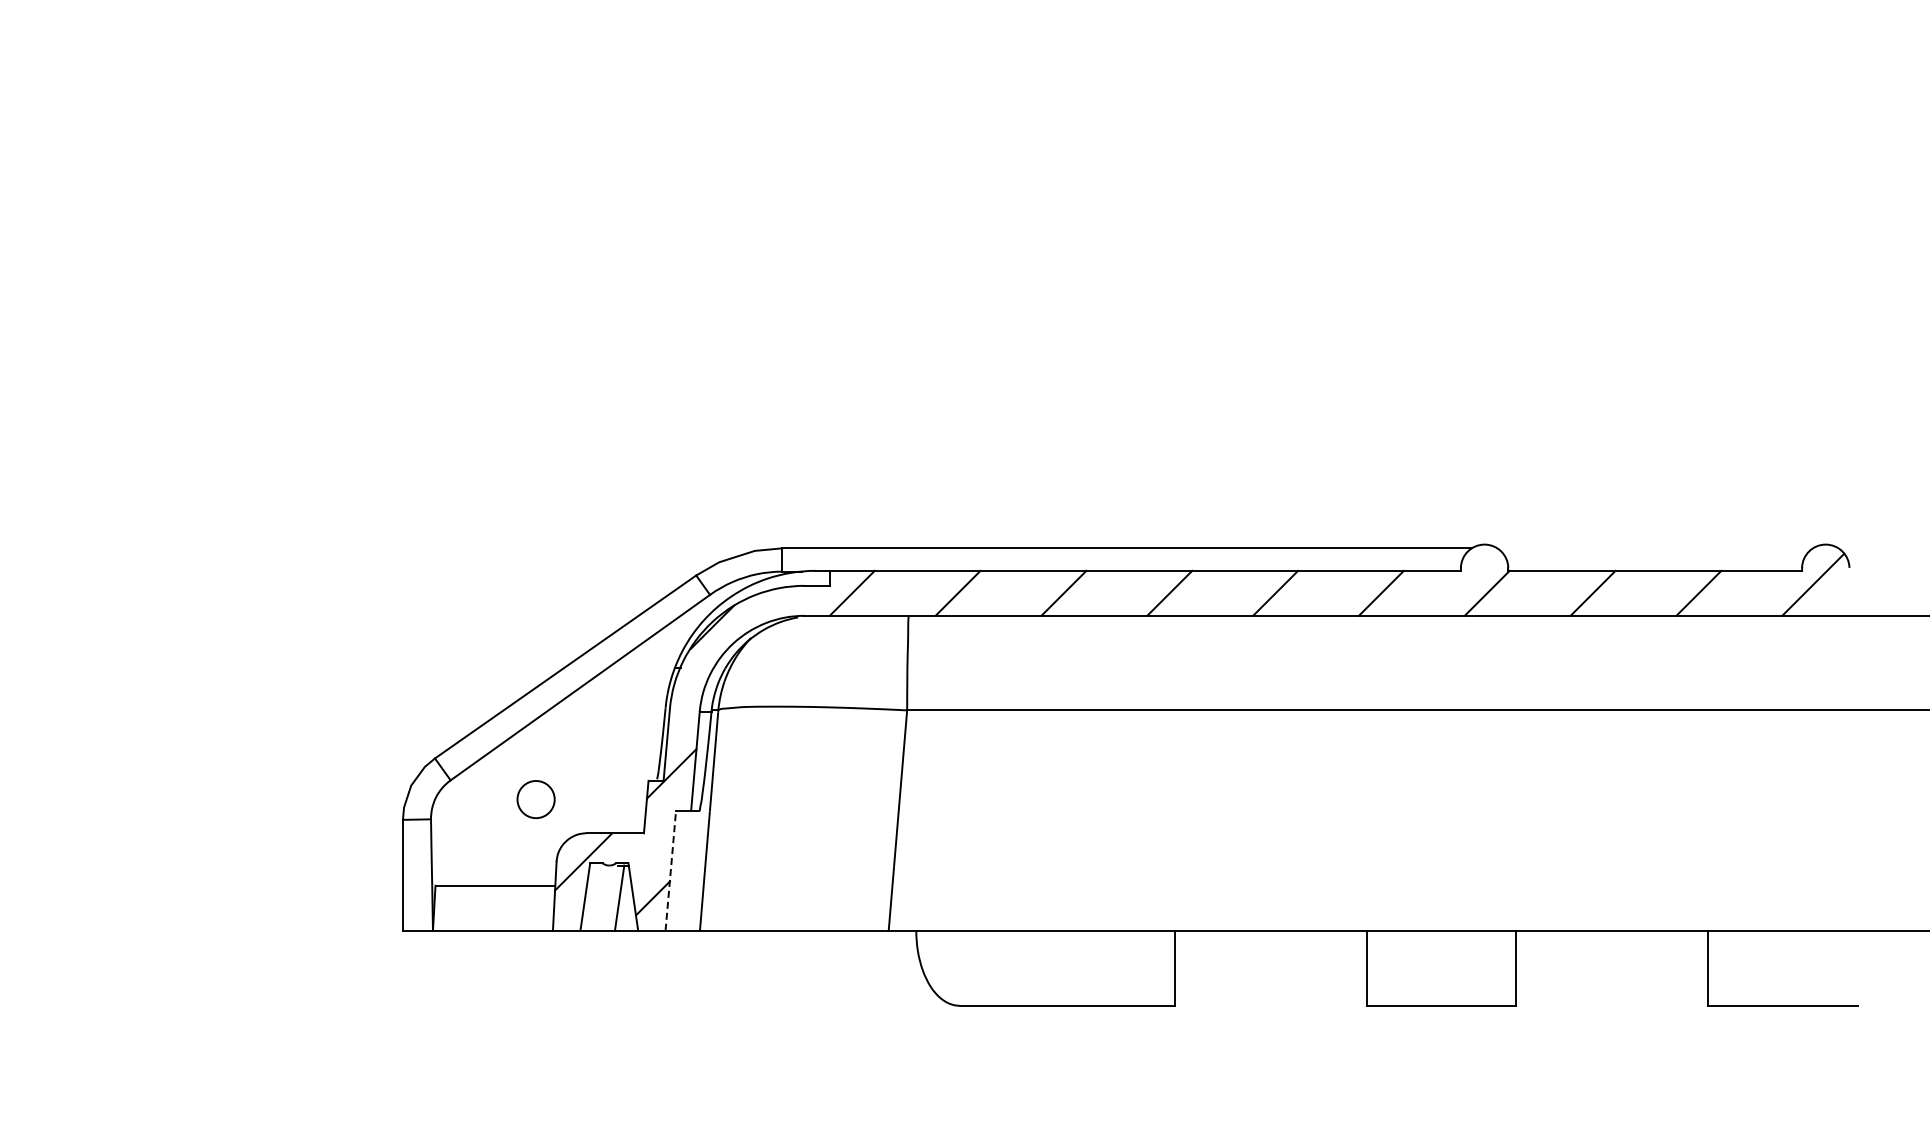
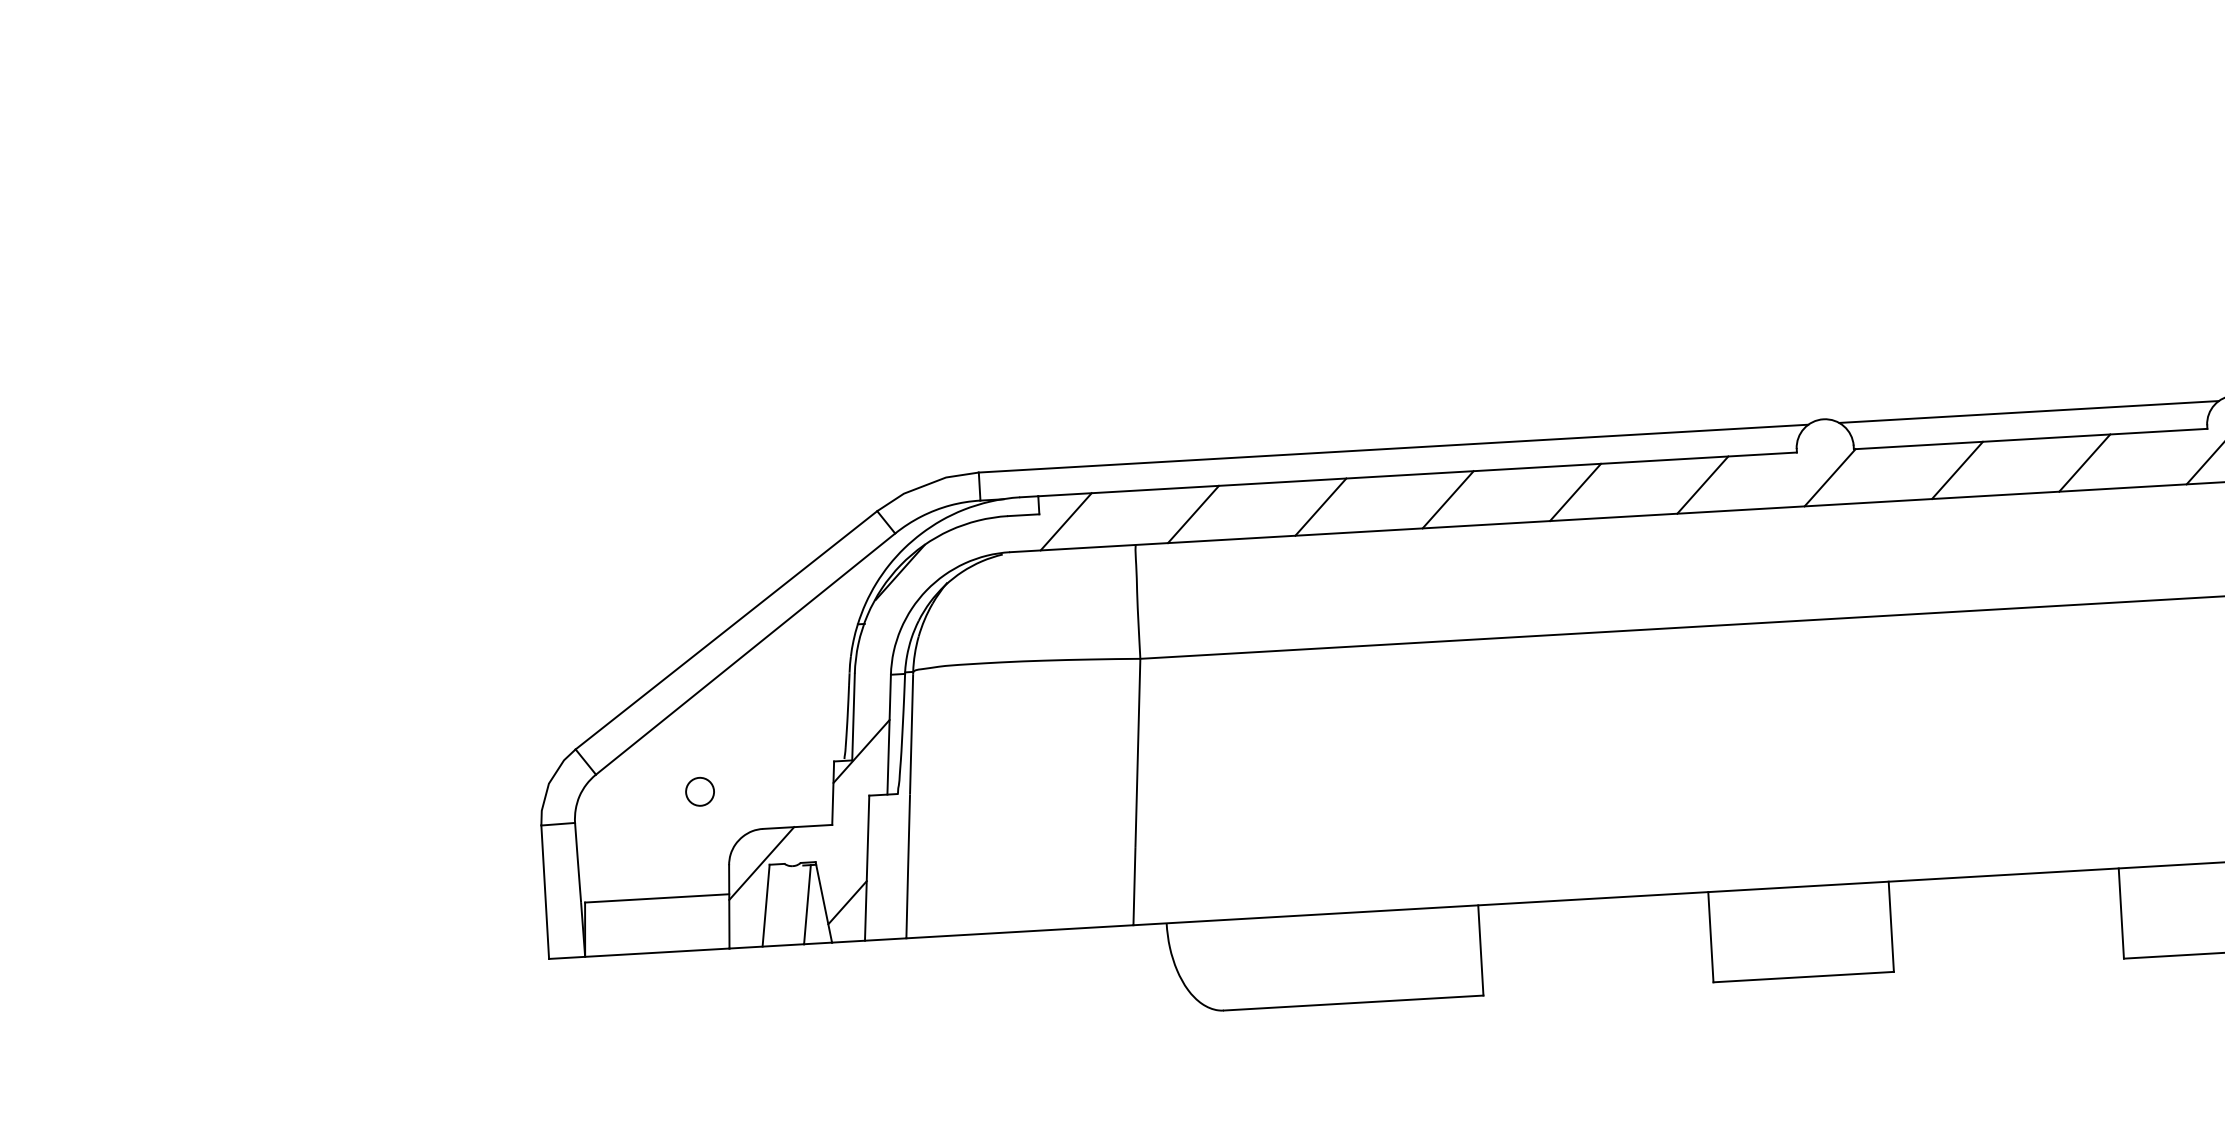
line: (1654, 548) -> (2028, 412), added
circle: (535, 799) -> (699, 791), size x0.62
line: (670, 870) -> (866, 867), dashed -> solid

